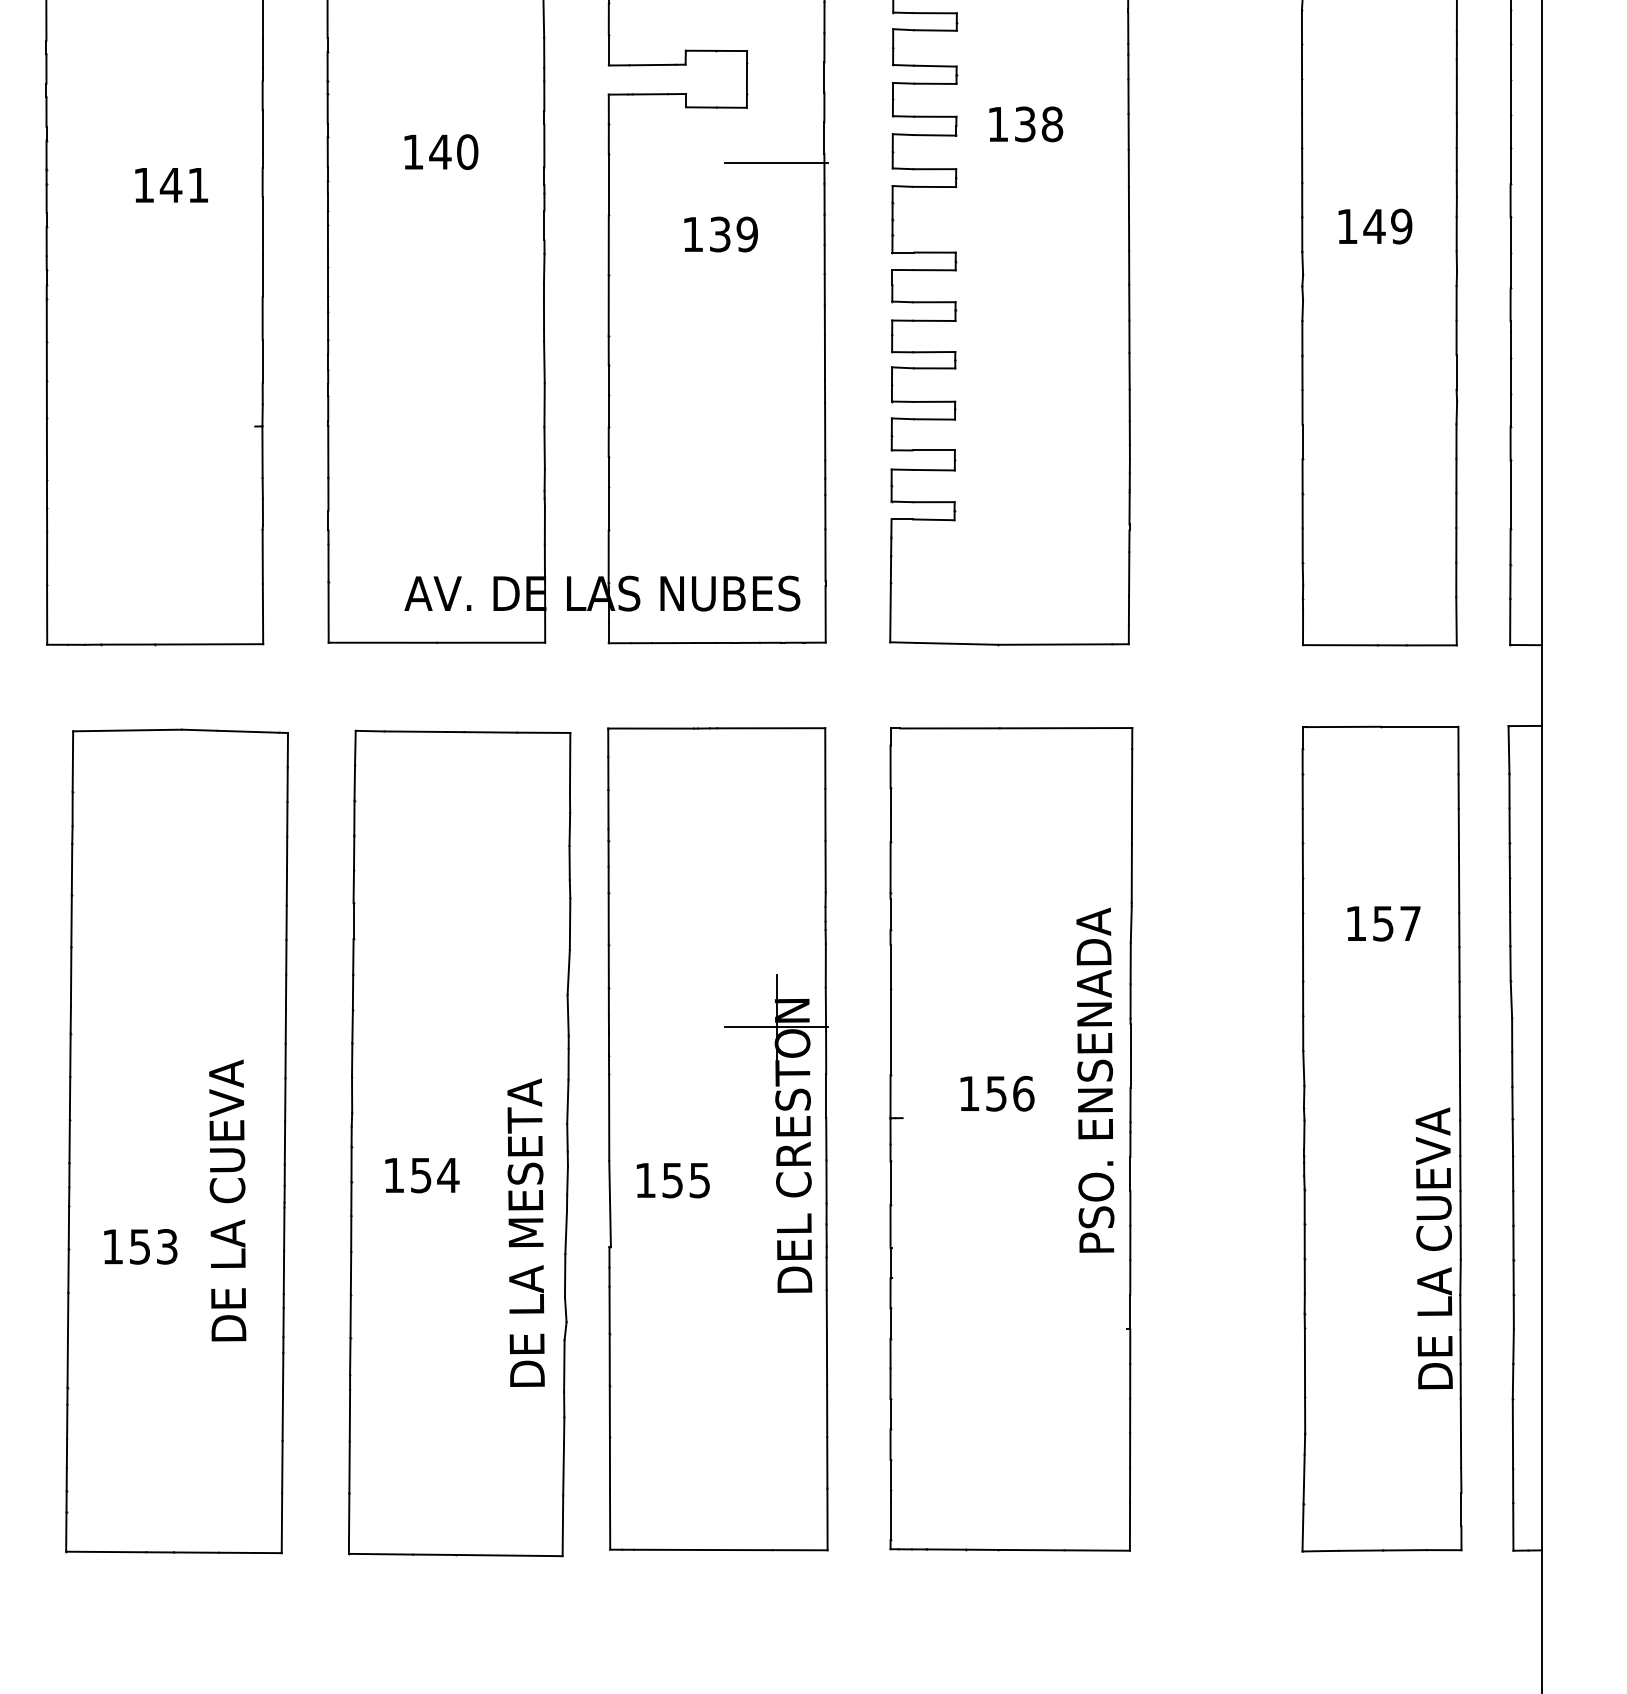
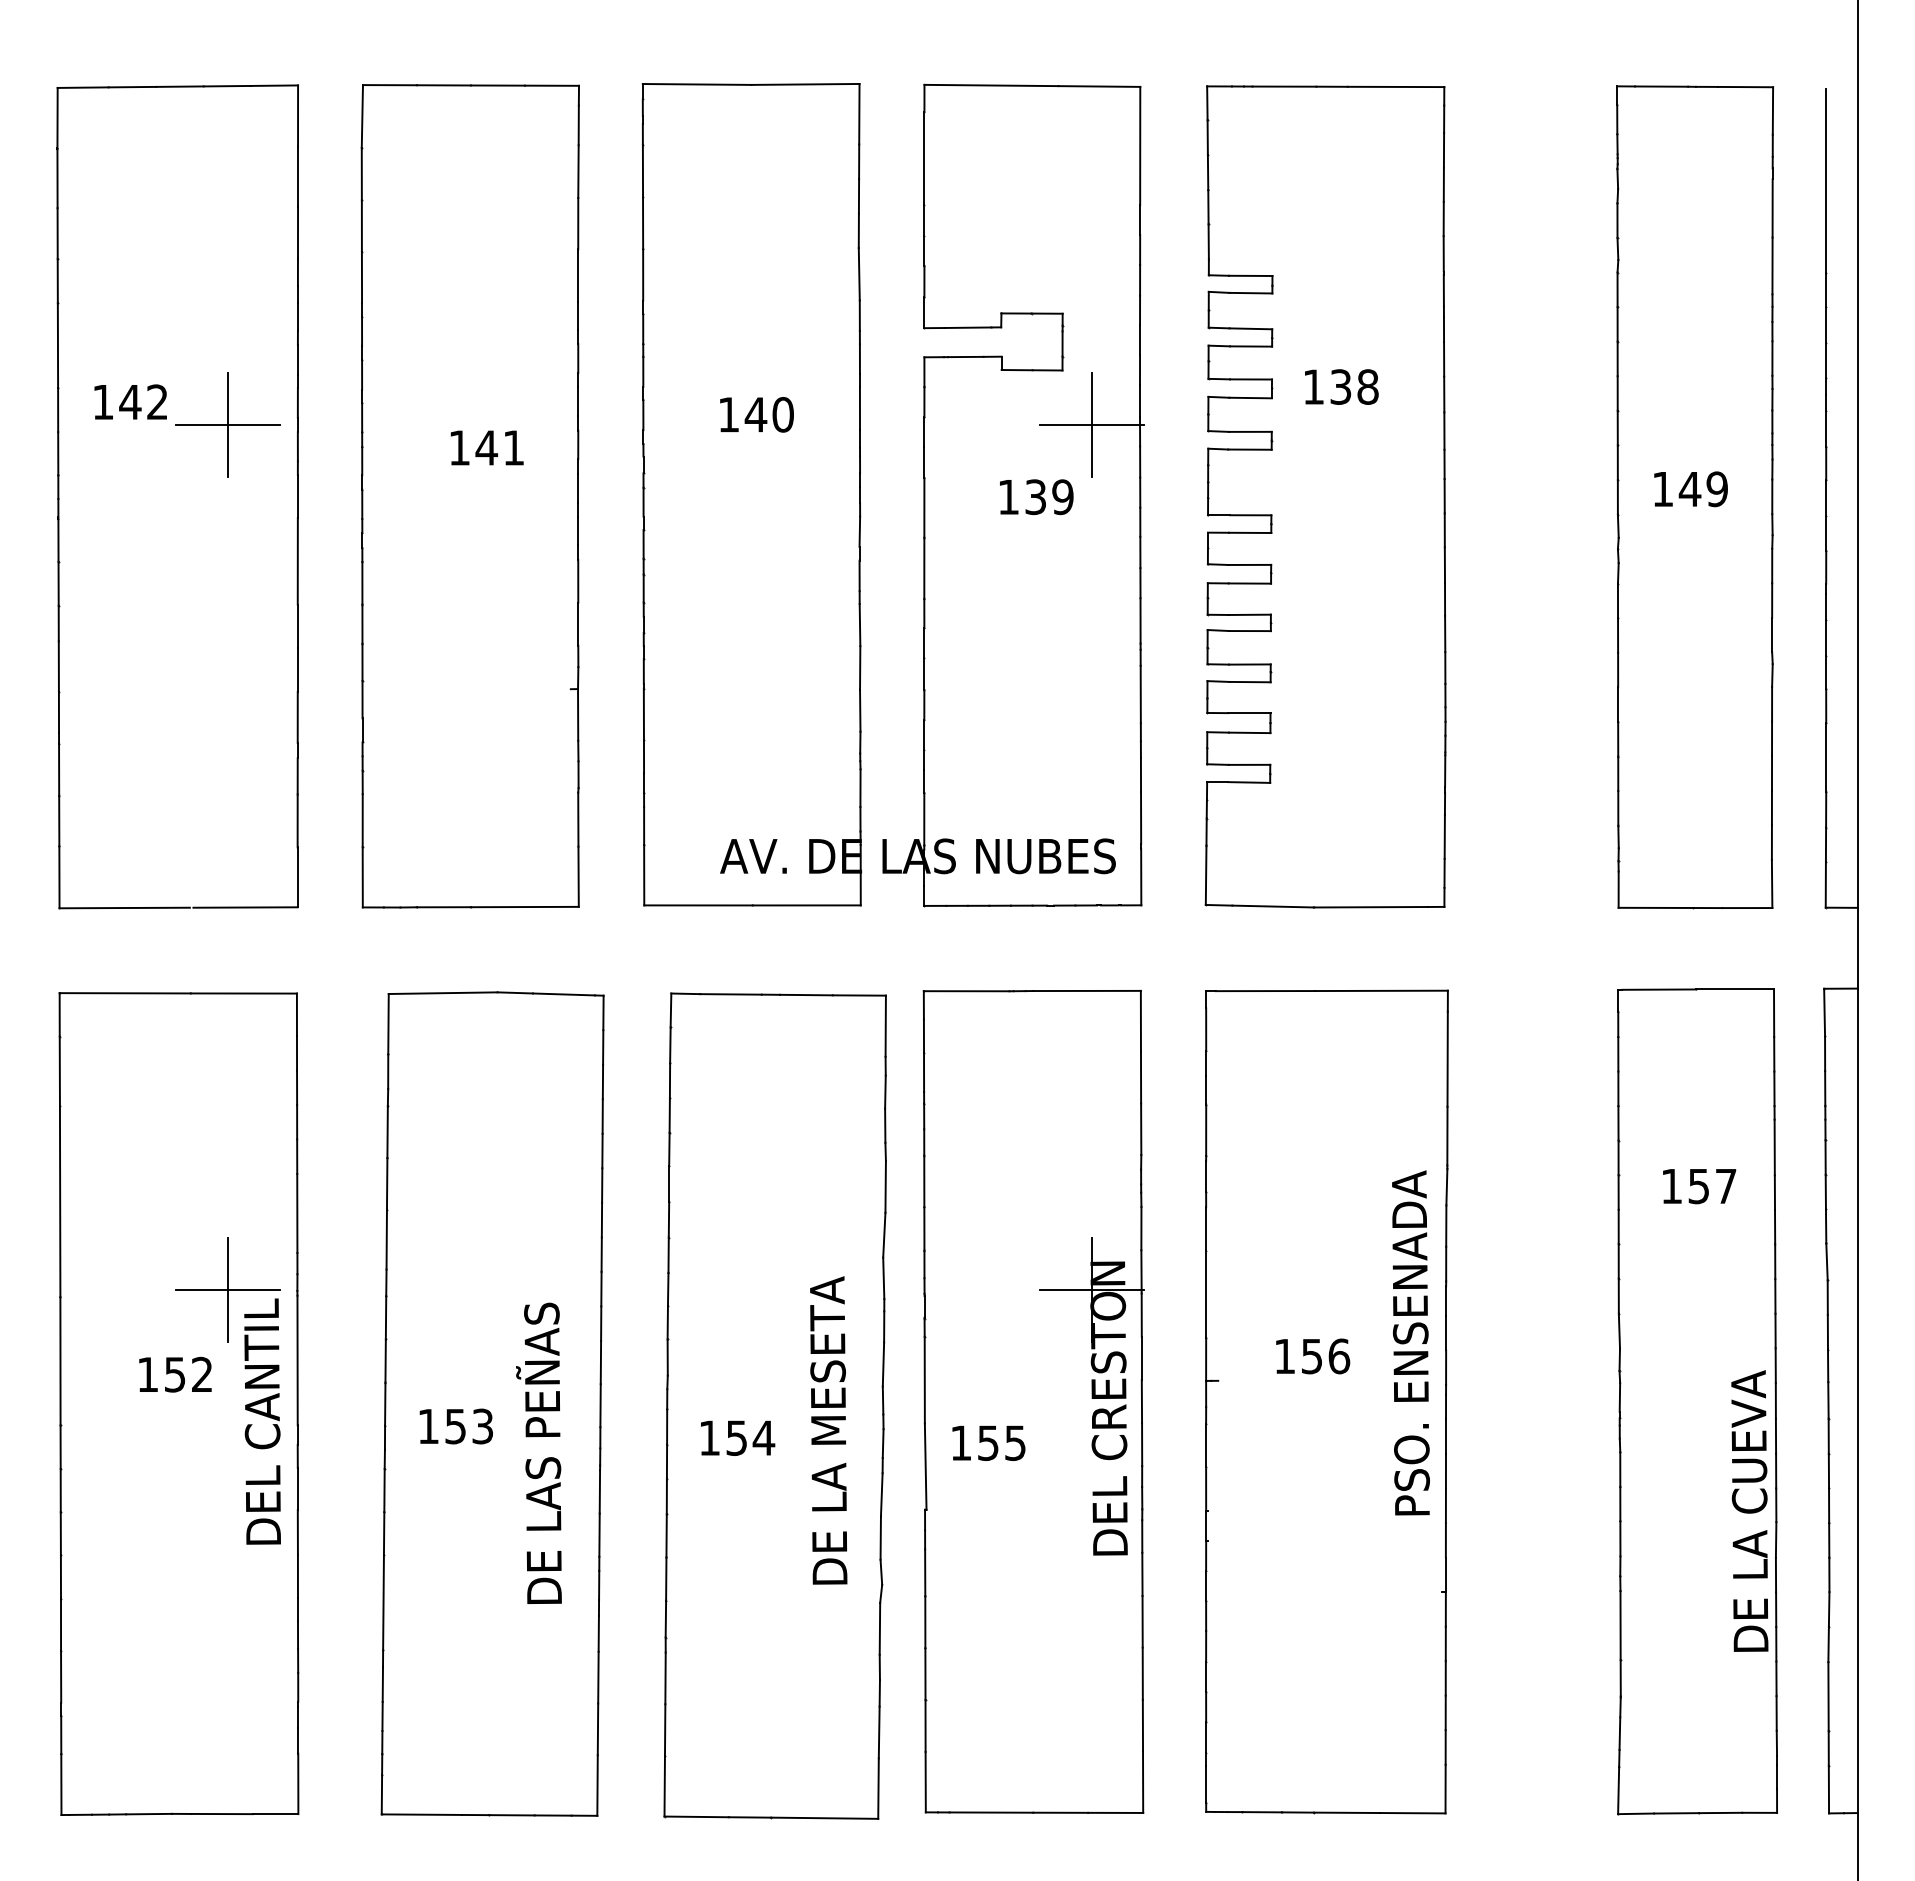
line: (776, 162) -> (1092, 425), added
text: (222, 1127) -> (538, 1390), DE LA CUEVA -> DE LAS PEÑAS
text: (525, 1232) -> (828, 1430), moved
text: (139, 1246) -> (455, 1426), moved

